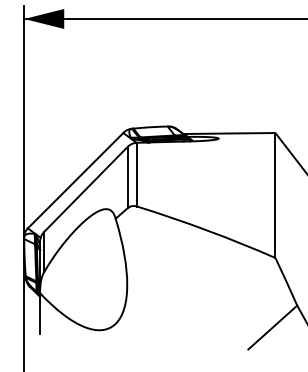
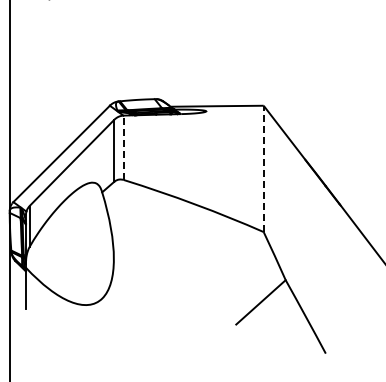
line: (136, 174) -> (123, 147), solid -> dashed
line: (275, 195) -> (263, 168), solid -> dashed

